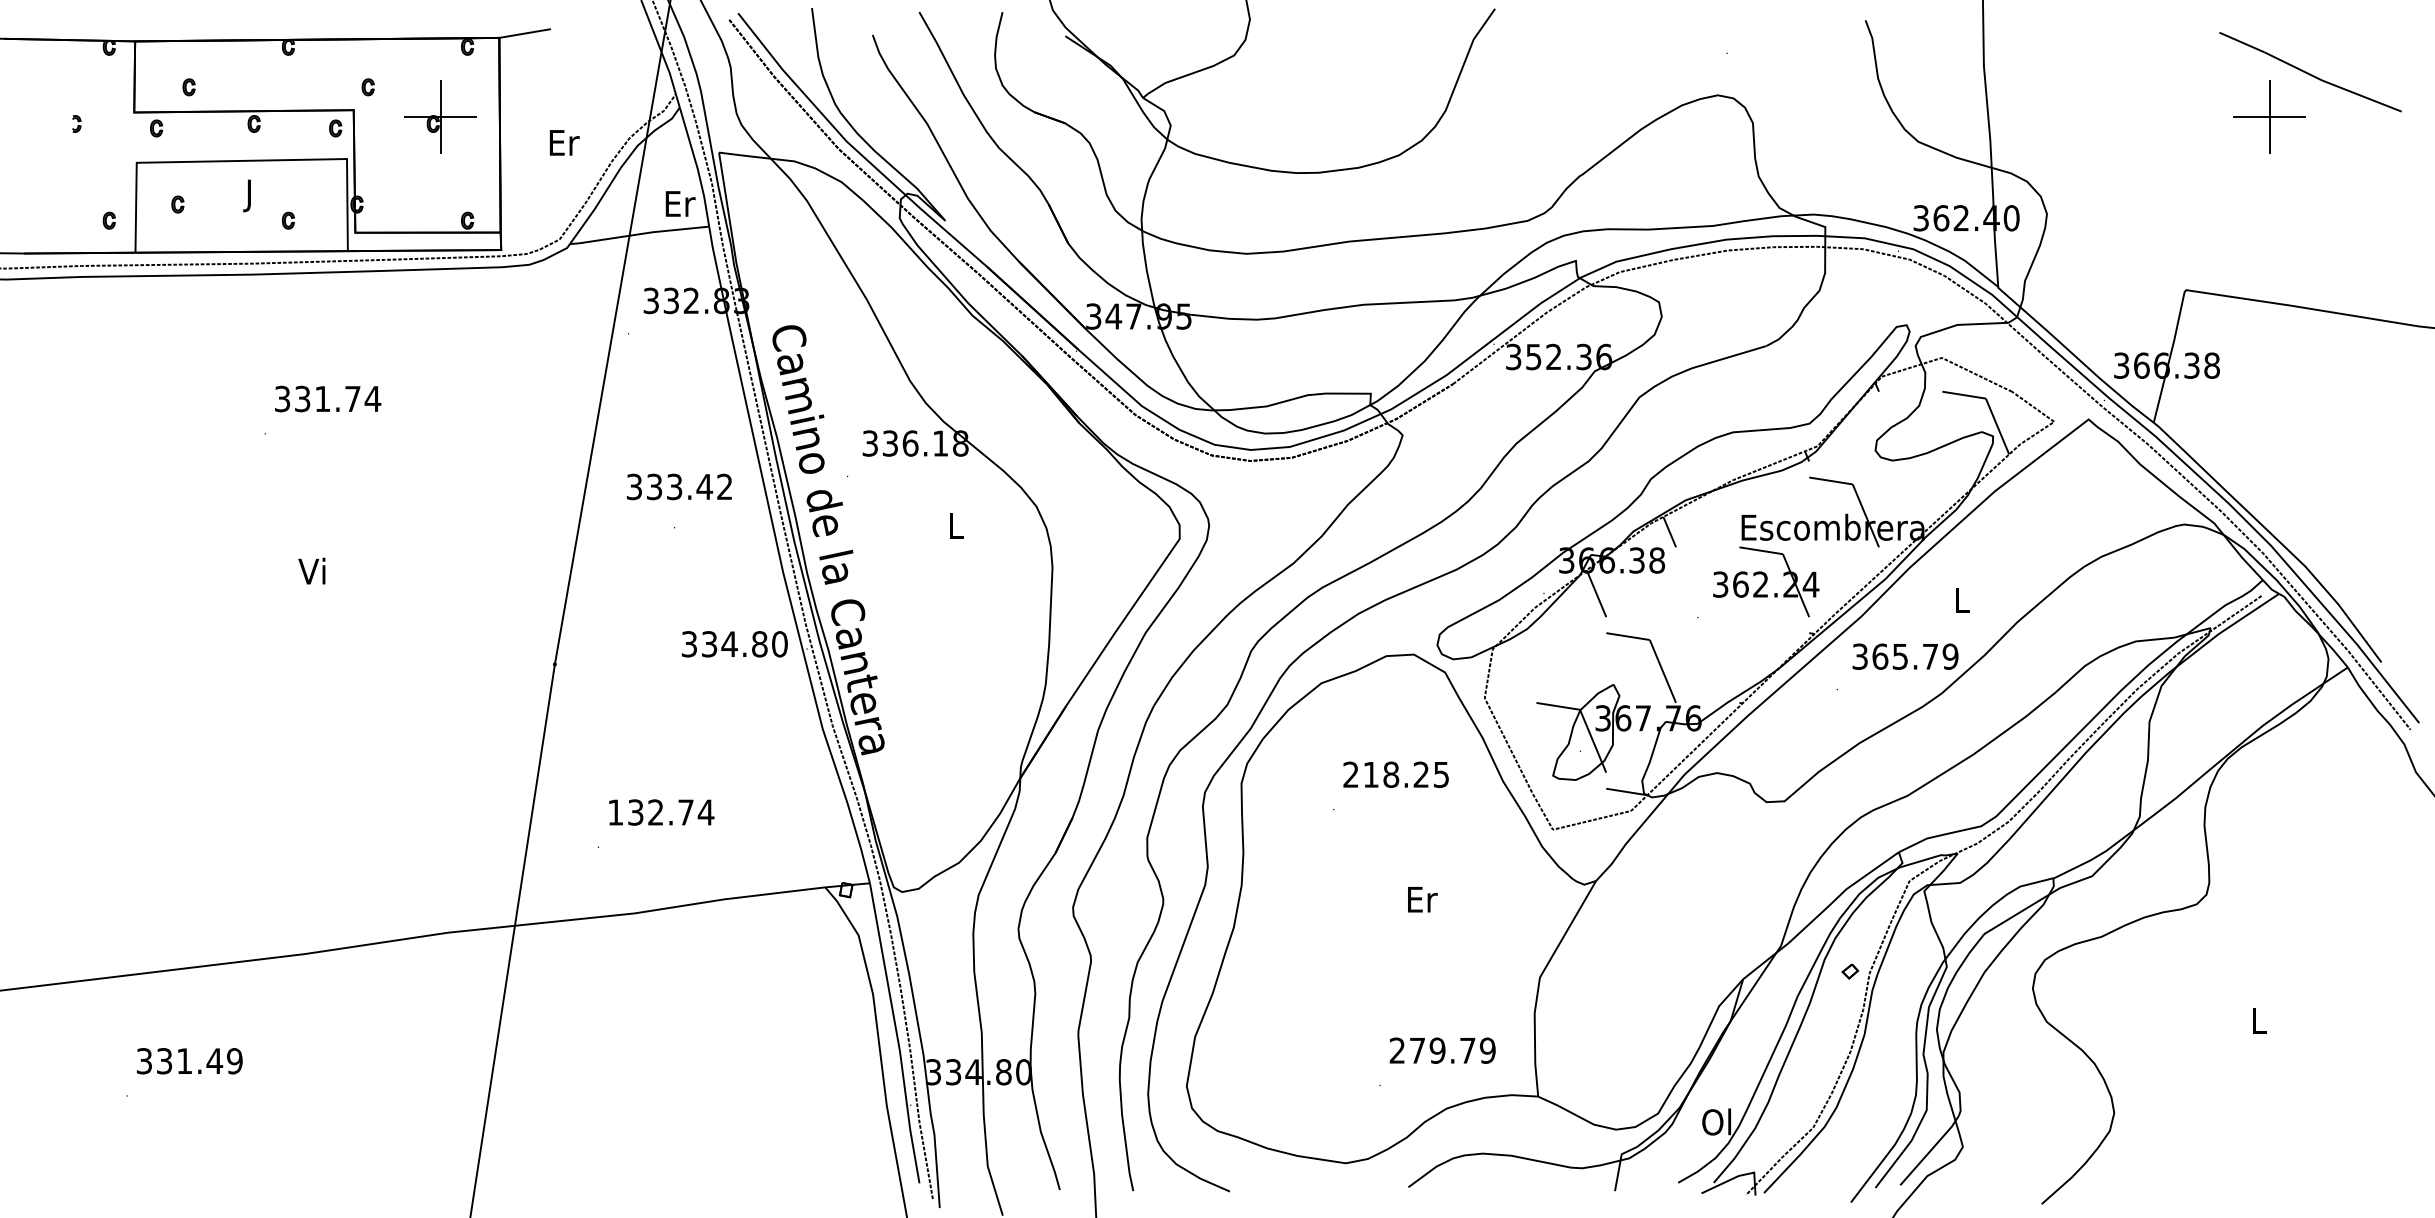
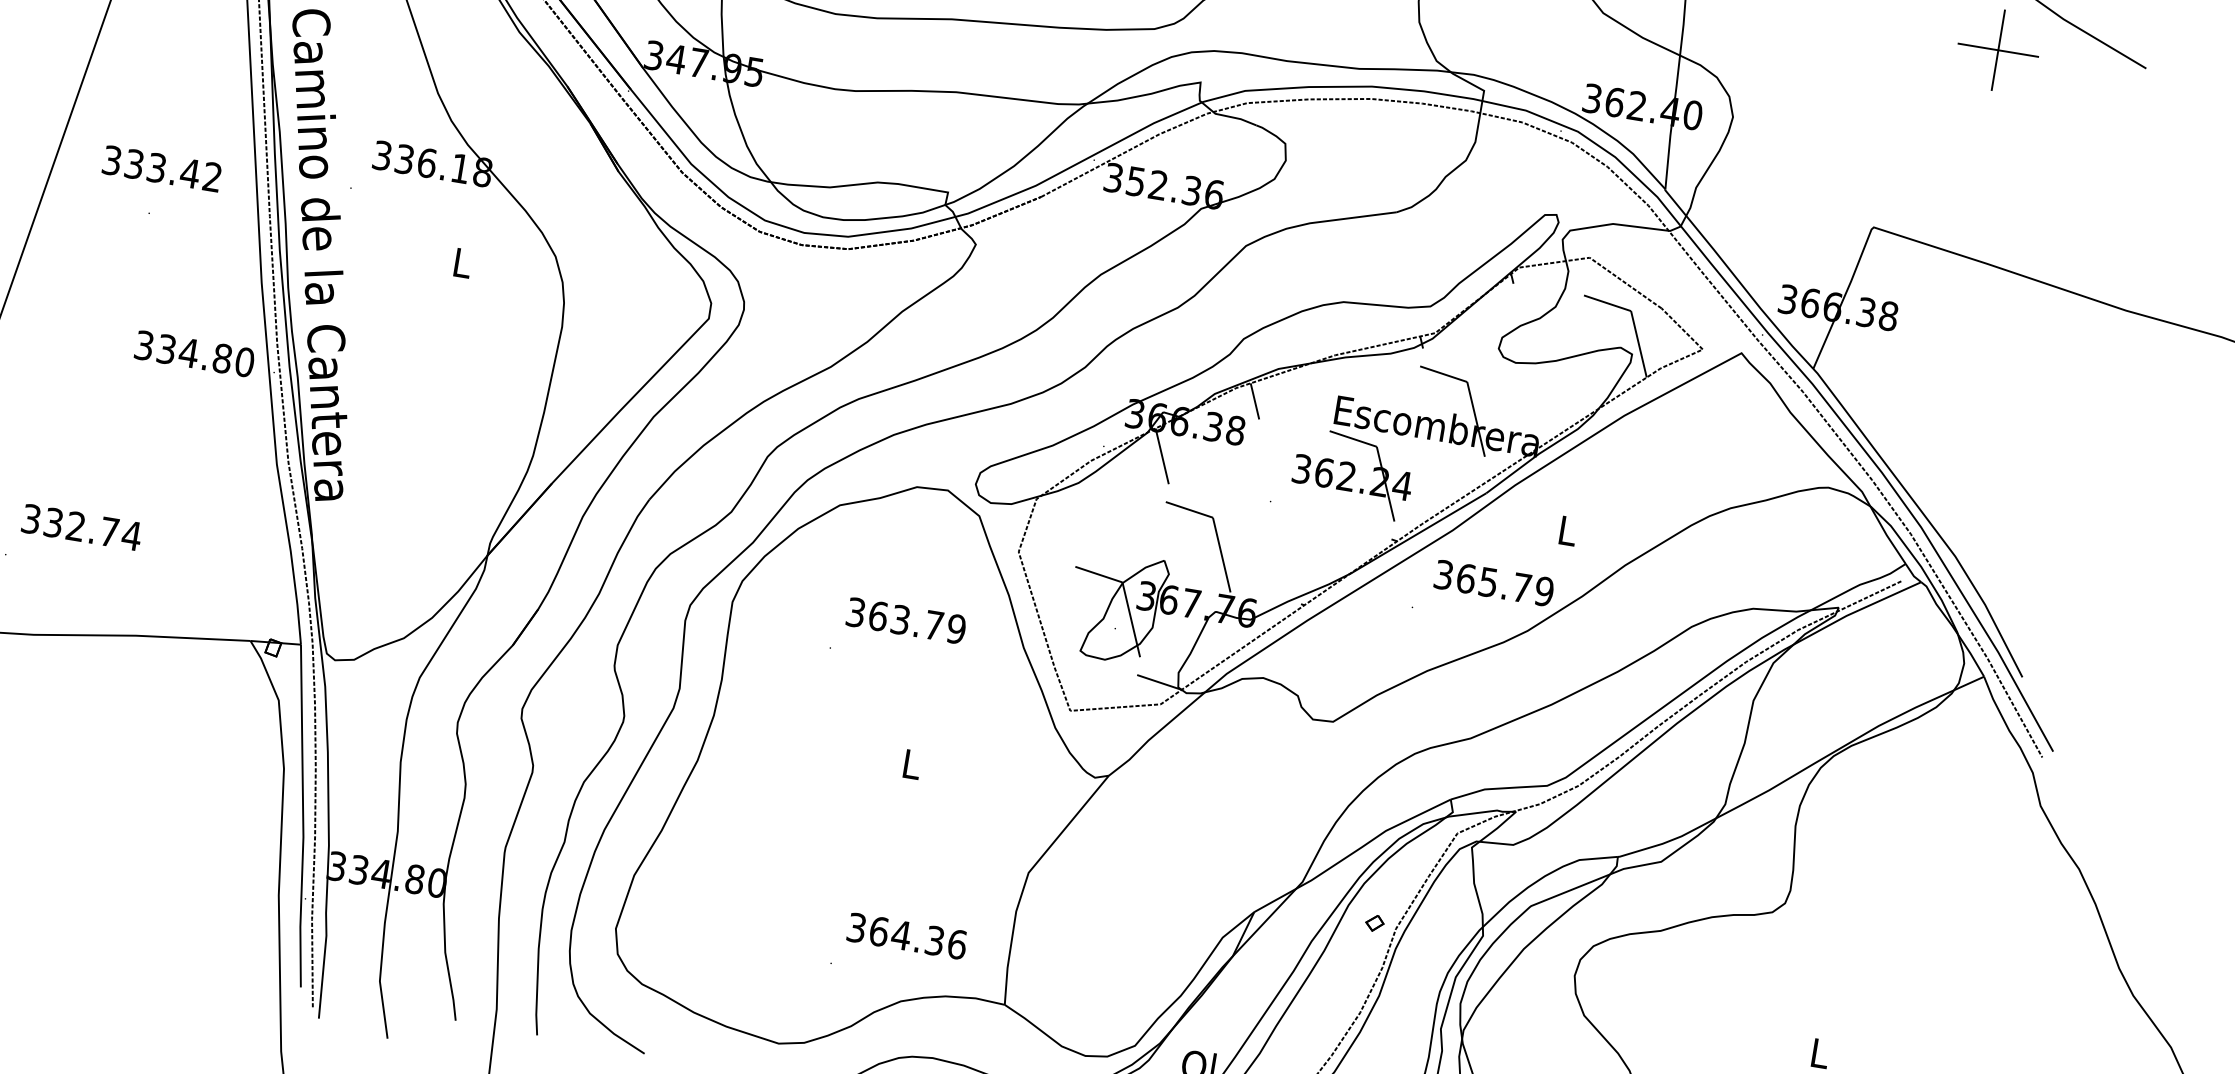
text: (1396, 774) -> (906, 620), 218.25 -> 363.79
text: (615, 812) -> (31, 519), 132.74 -> 332.74
text: (1422, 899) -> (912, 764), Er -> L
text: (1442, 1050) -> (906, 935), 279.79 -> 364.36

